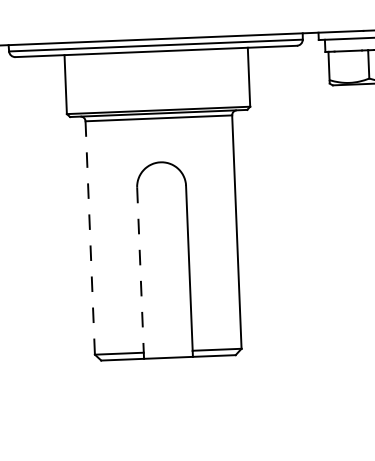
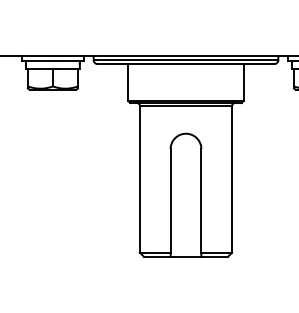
line: (89, 238) -> (139, 179), dashed -> solid
line: (140, 269) -> (170, 200), dashed -> solid

